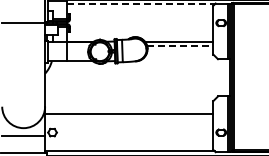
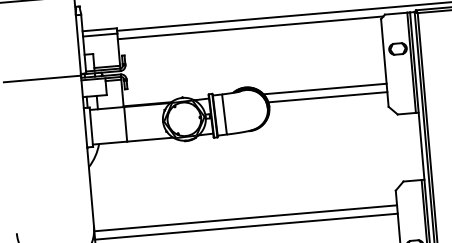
line: (140, 4) -> (249, 27), dashed -> solid
line: (180, 46) -> (328, 97), dashed -> solid
line: (129, 109) -> (246, 218), added

